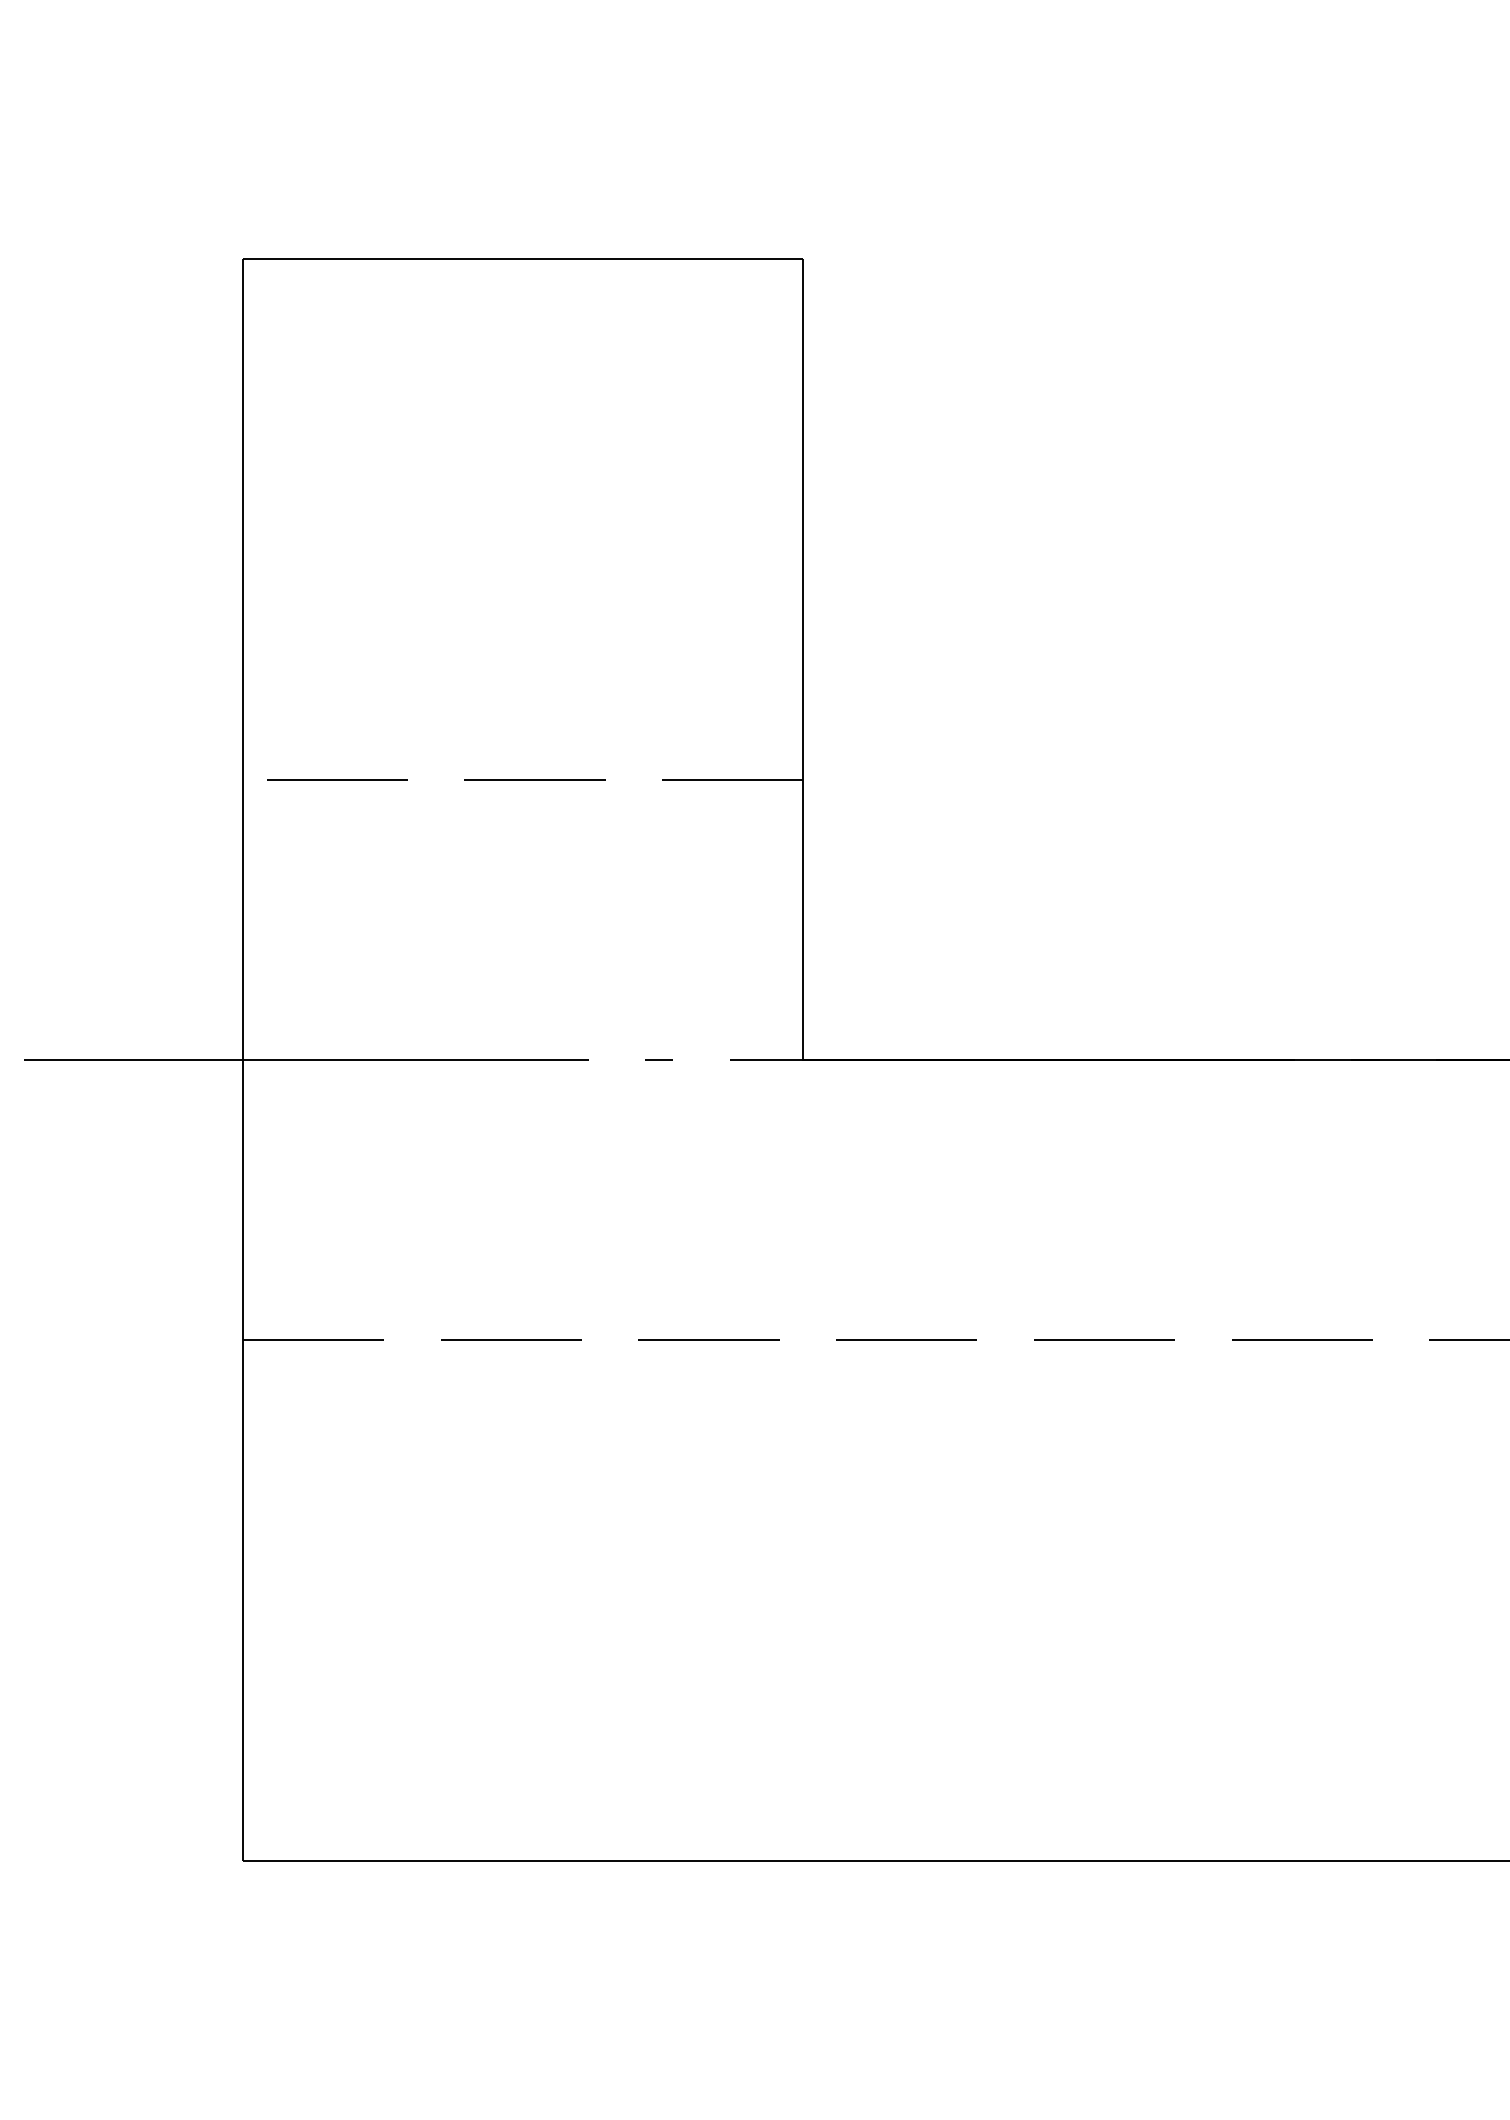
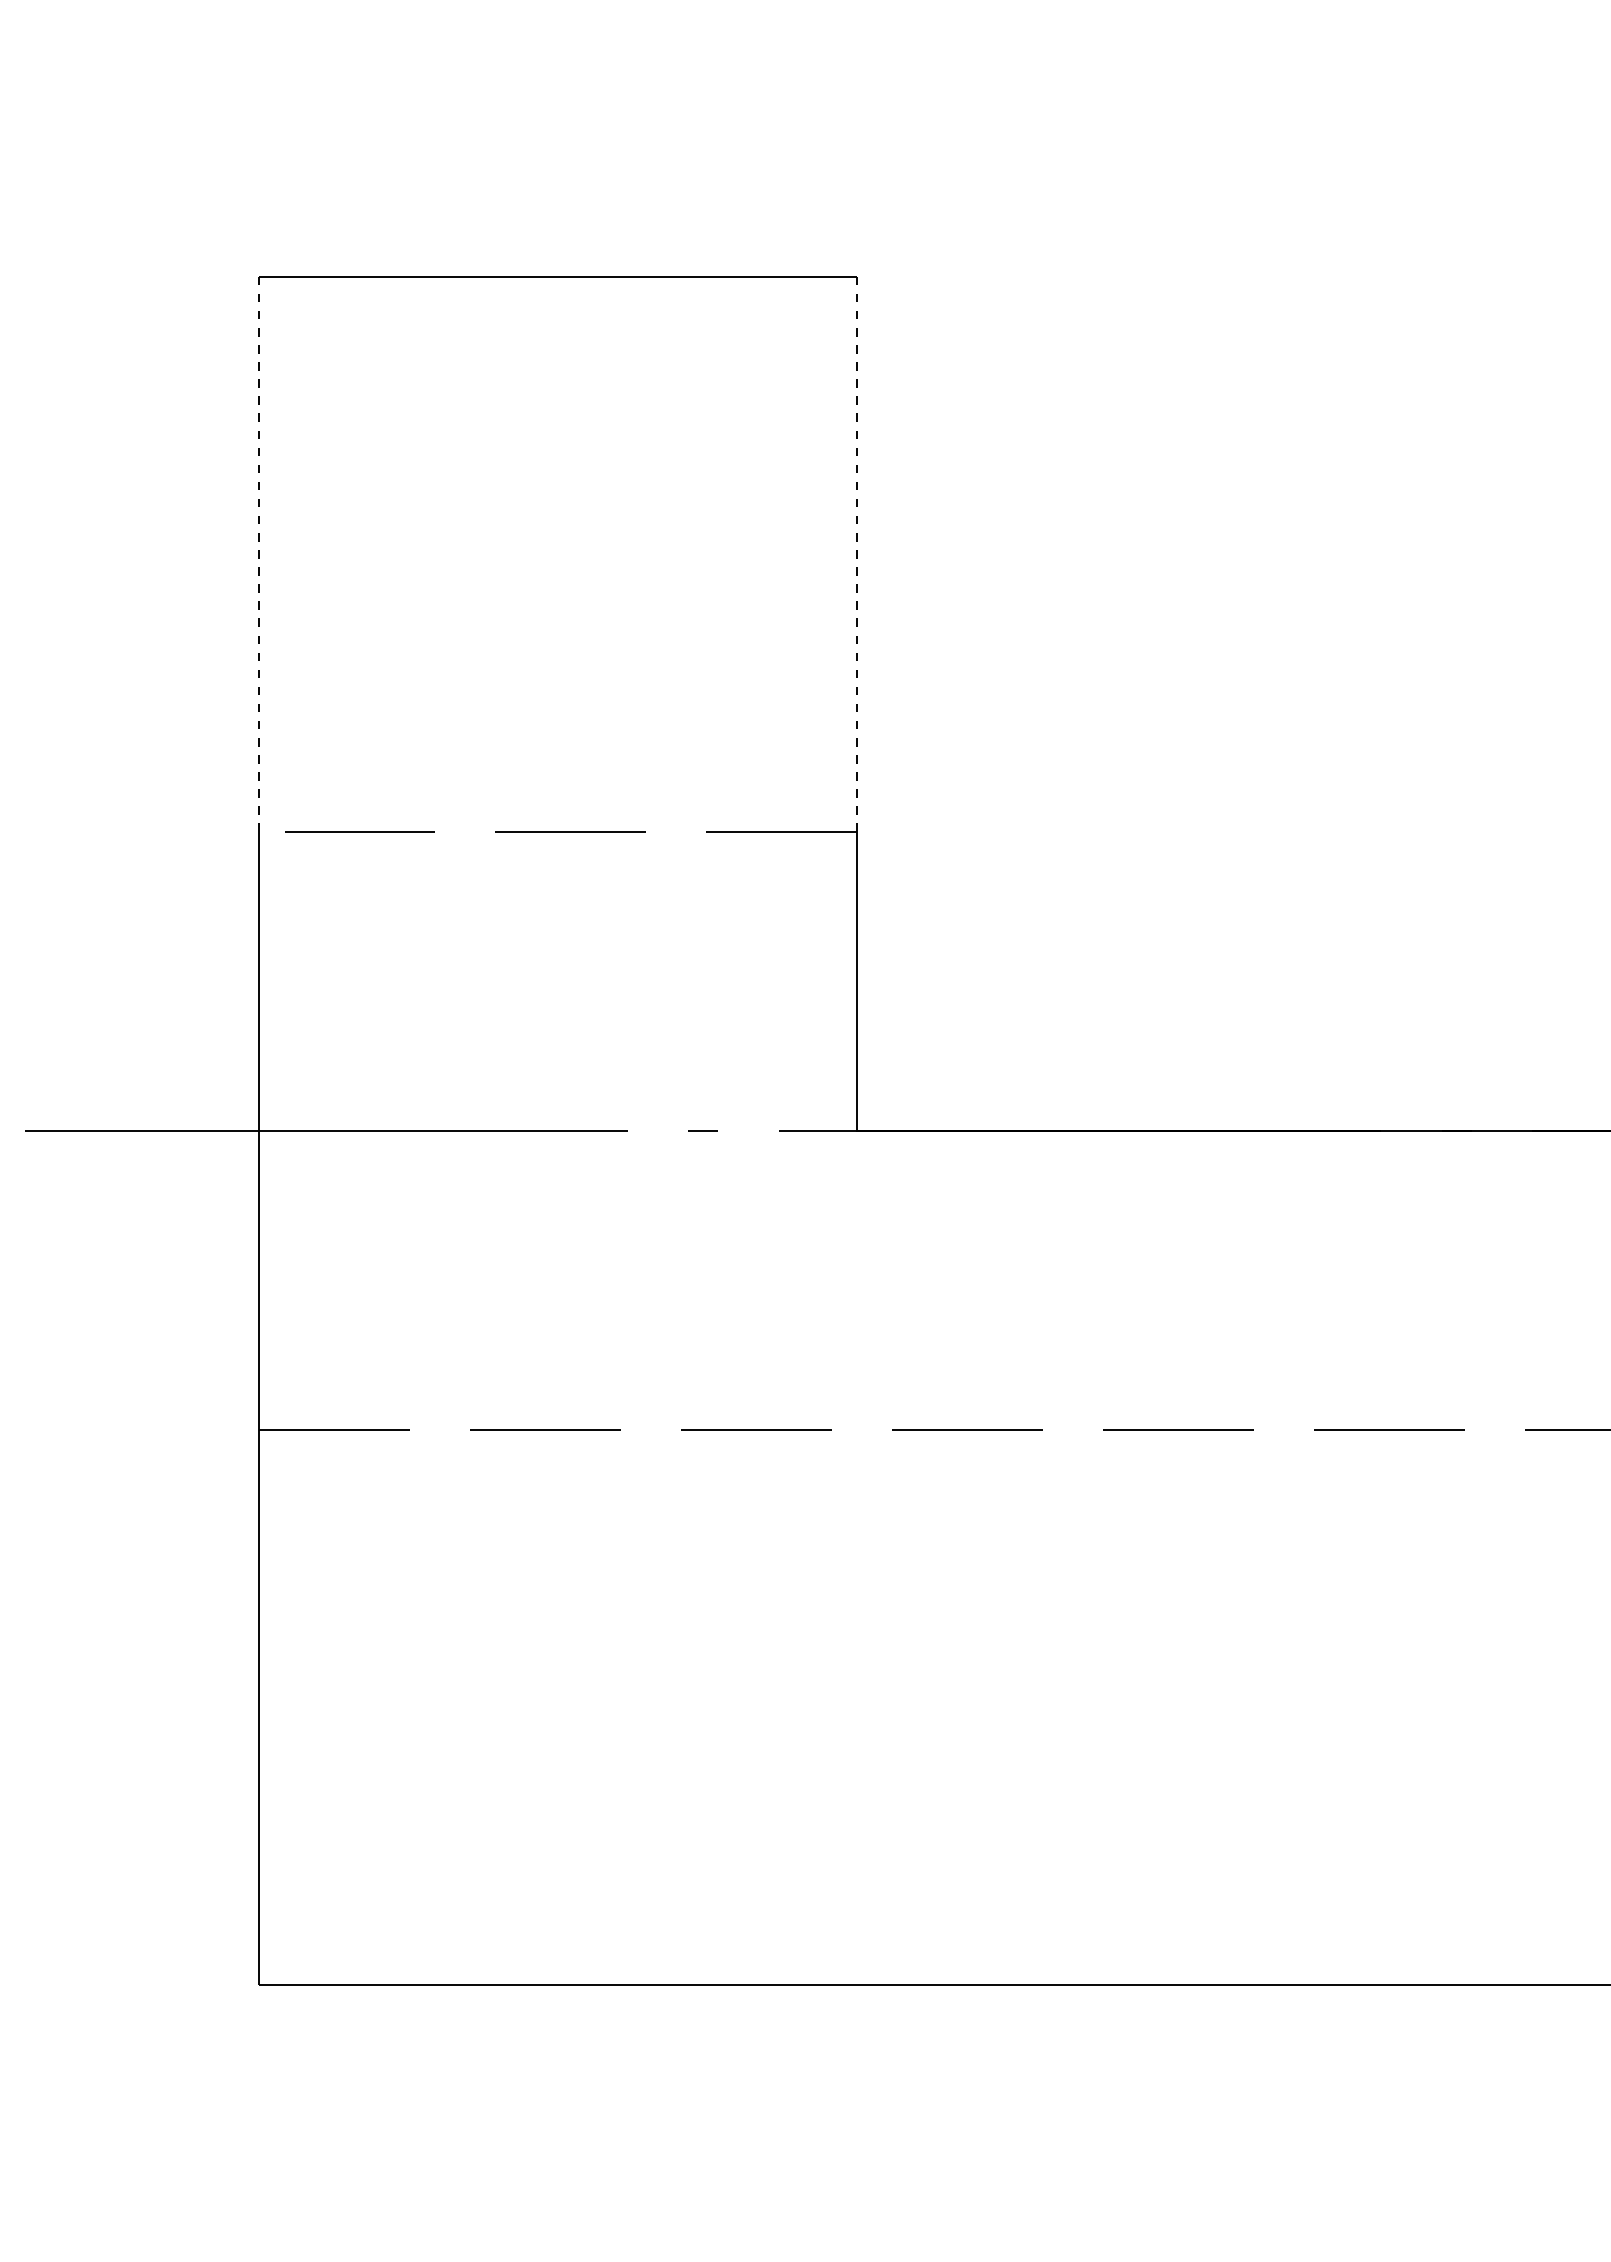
line: (243, 519) -> (259, 554), solid -> dashed
line: (803, 519) -> (857, 554), solid -> dashed

